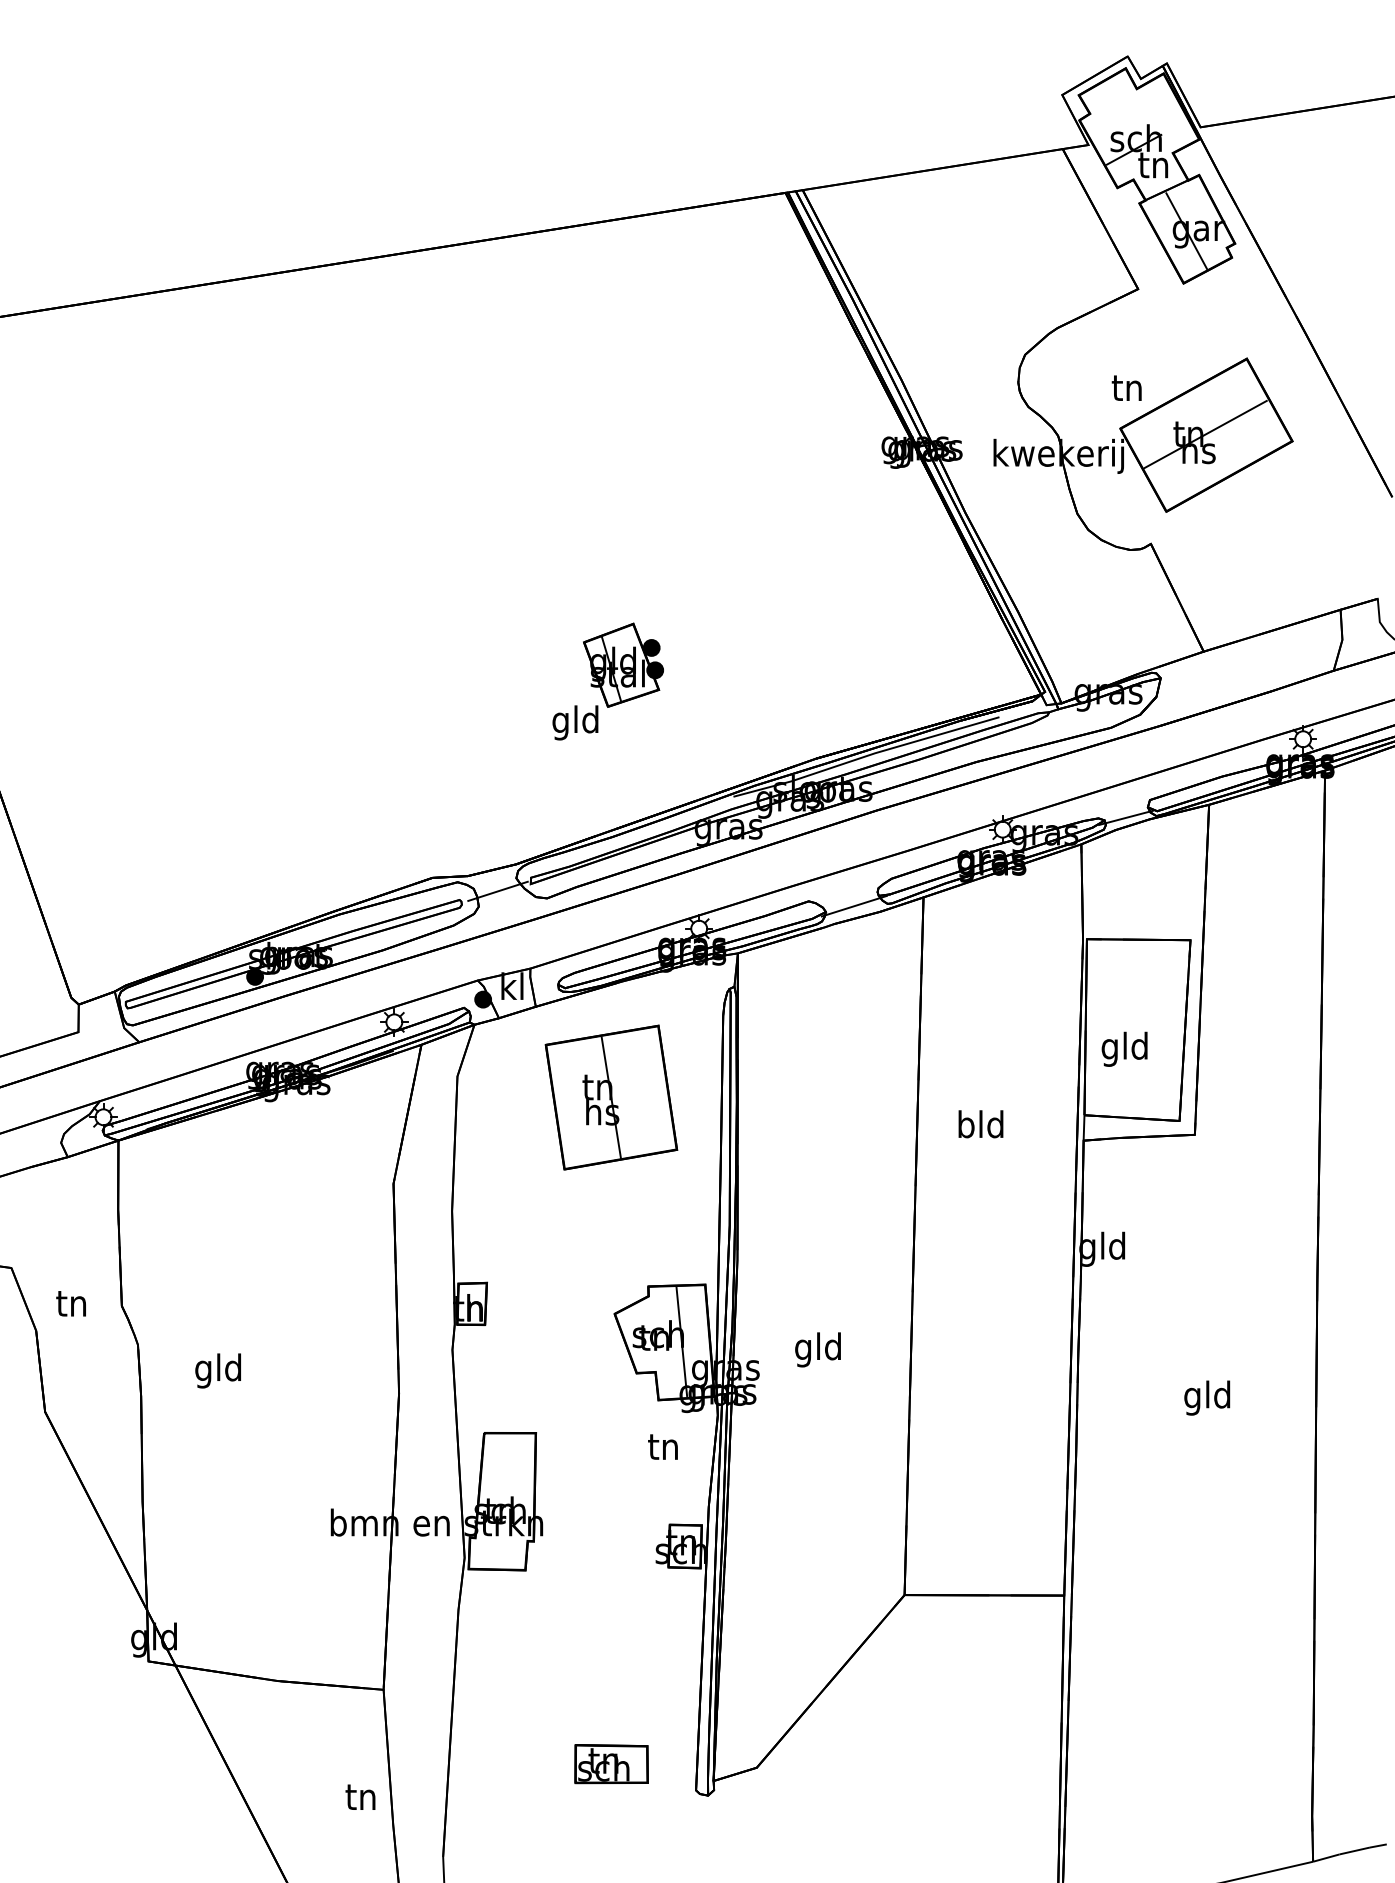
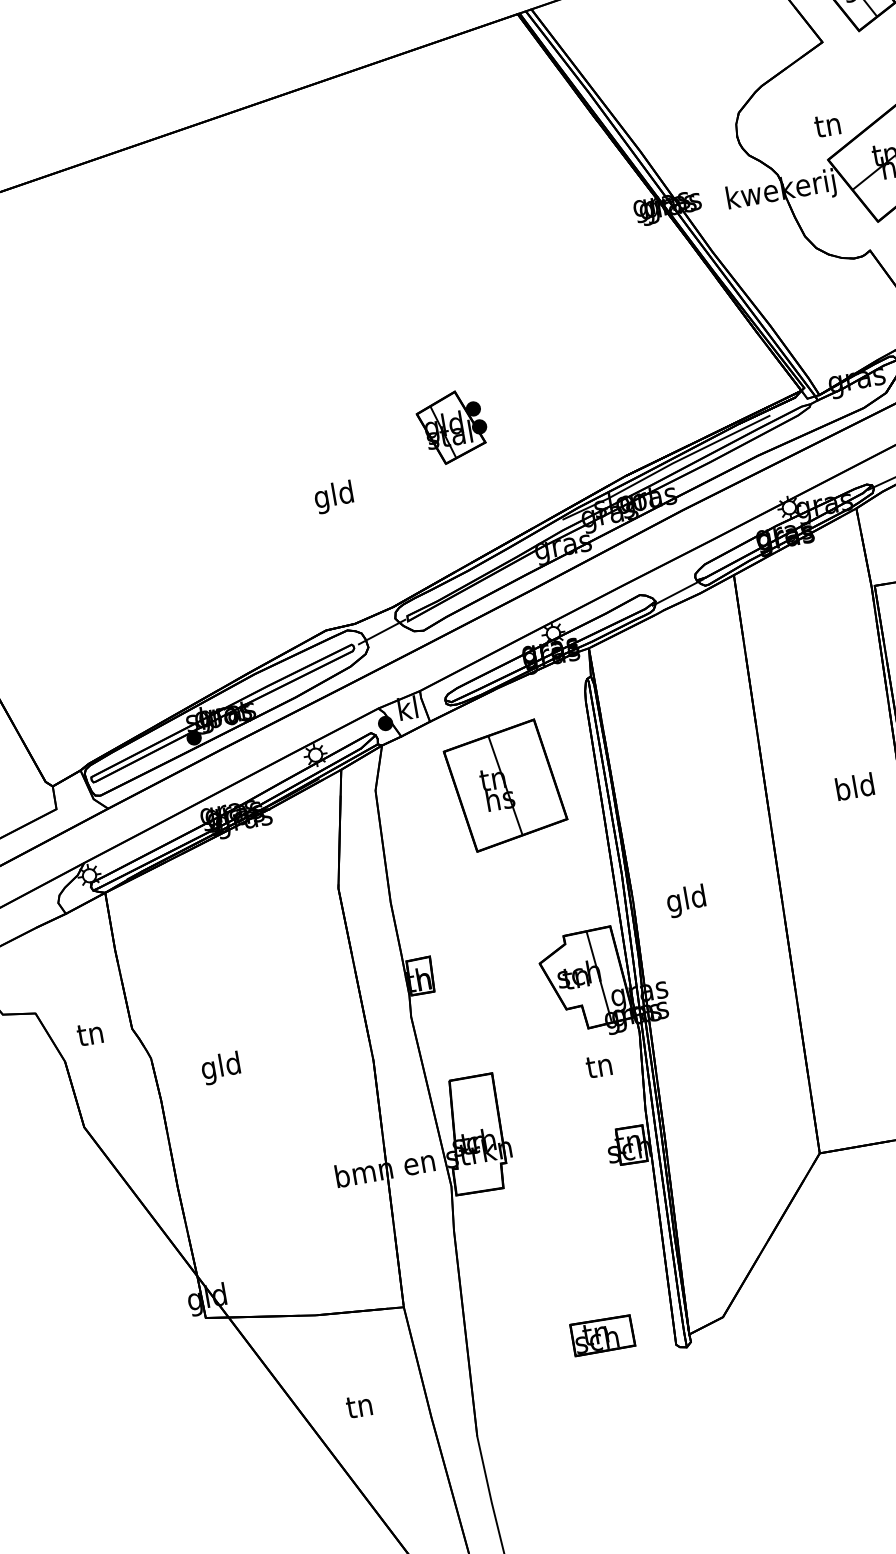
text: (575, 722) -> (334, 496), moved
text: (980, 1124) -> (854, 786), moved
text: (817, 1349) -> (685, 900), moved
text: (360, 1796) -> (359, 1405), moved

